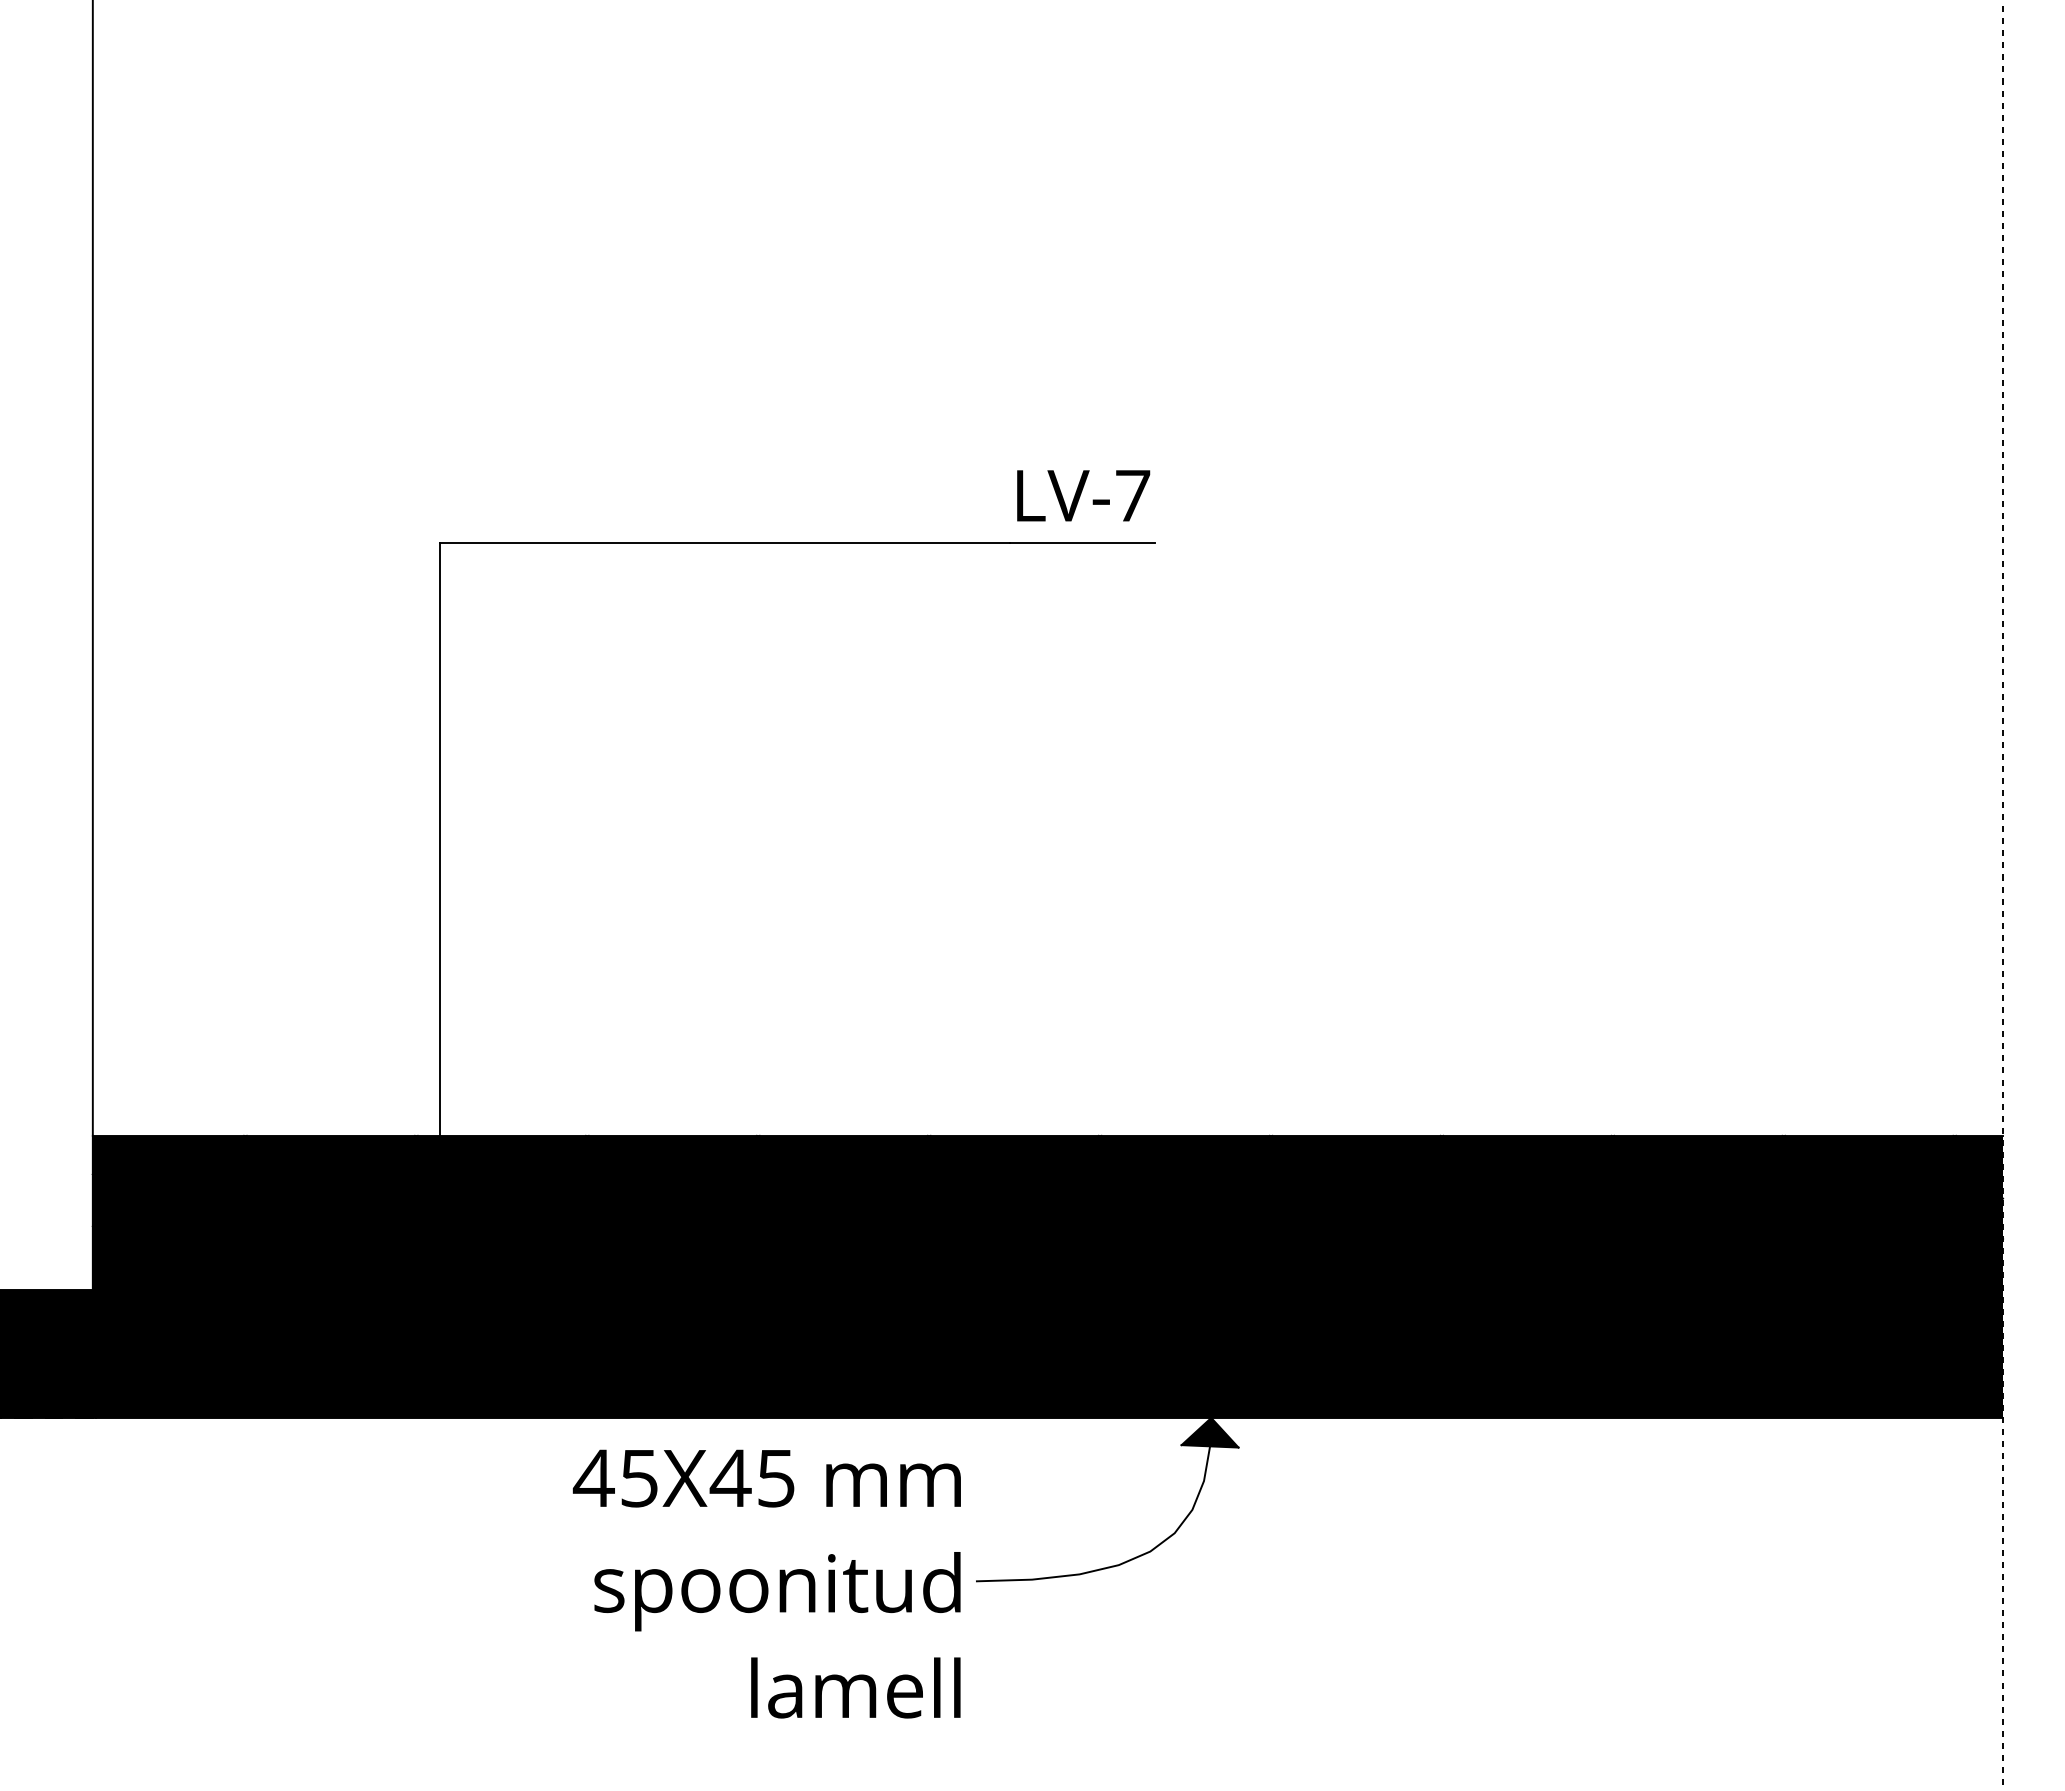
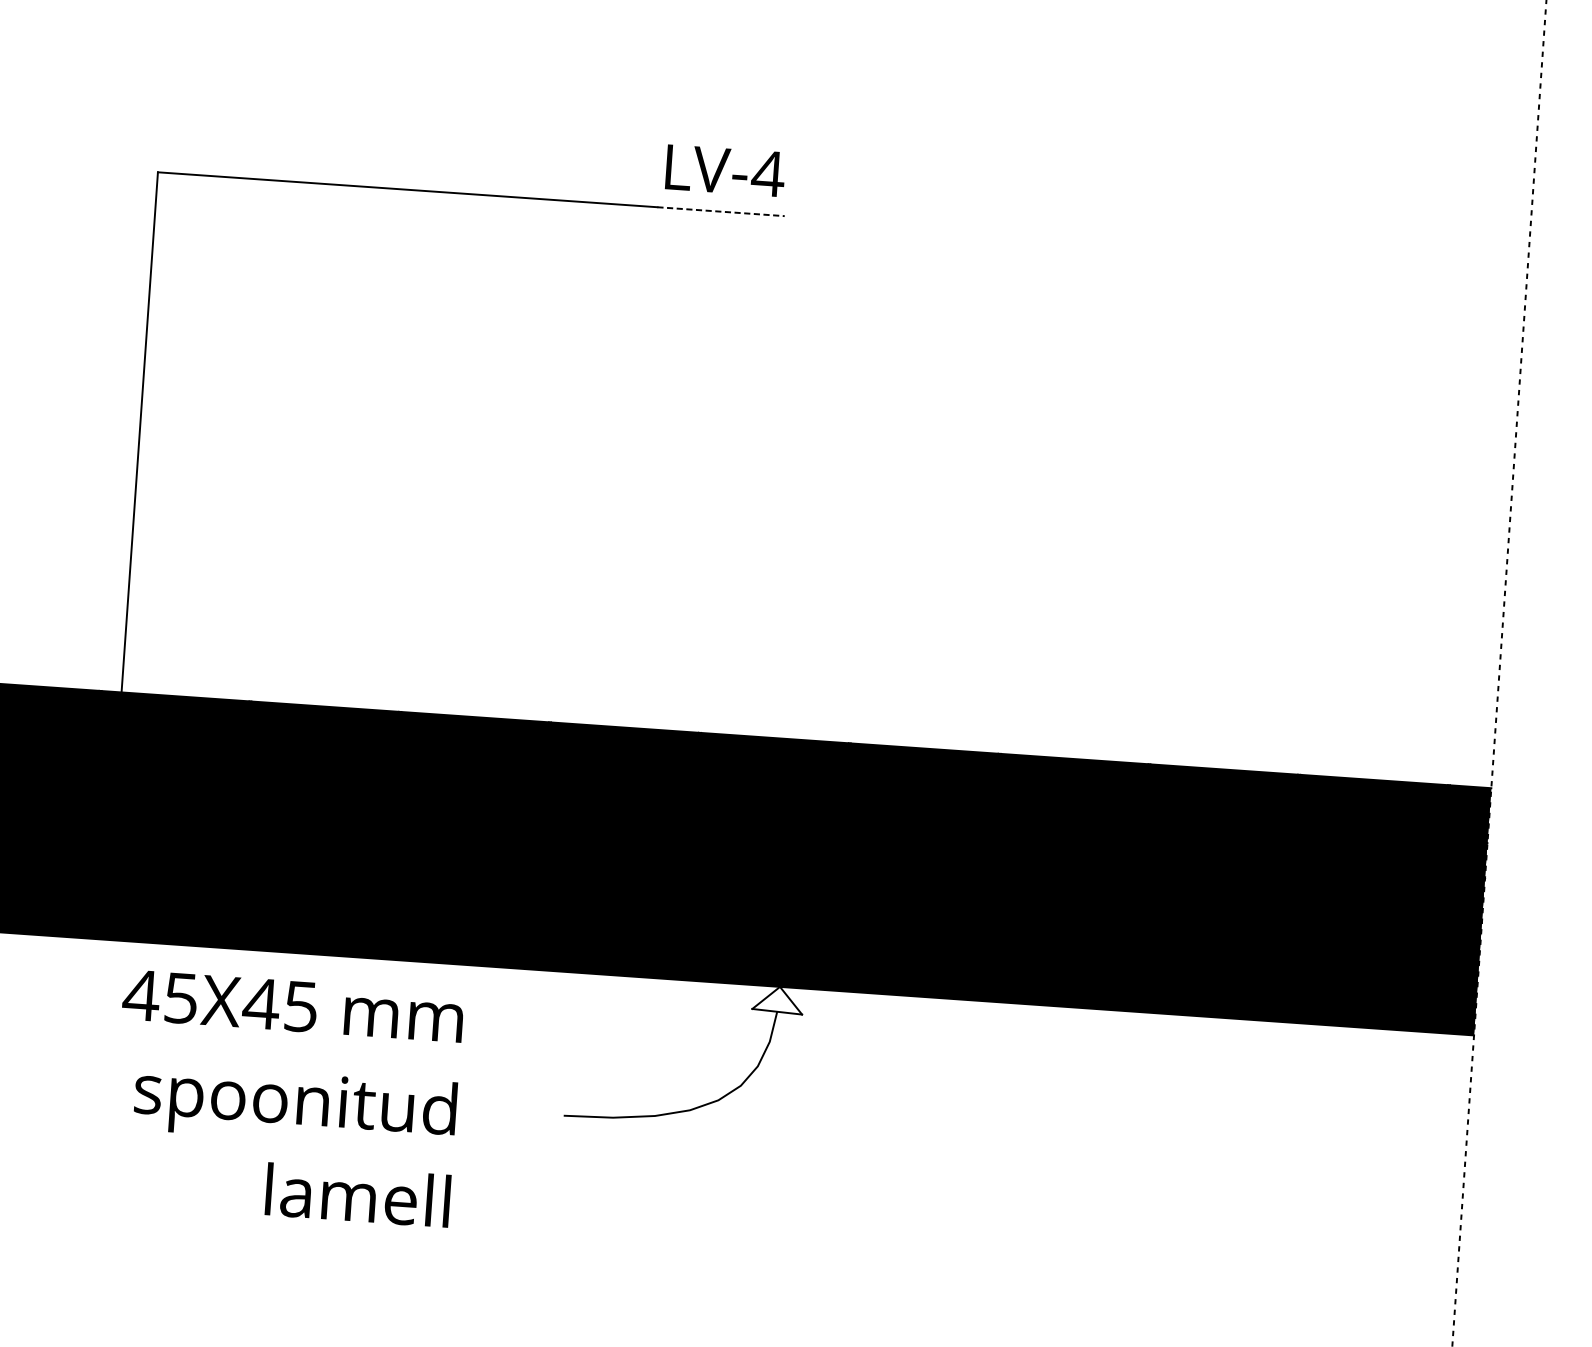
text: (1133, 495) -> (768, 173), 7 -> 4
line: (1082, 542) -> (720, 211), solid -> dashed
fill: (1209, 1432) -> (777, 999), removed
text: (766, 1583) -> (286, 1098), moved

